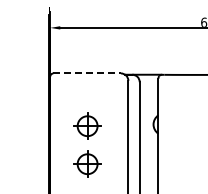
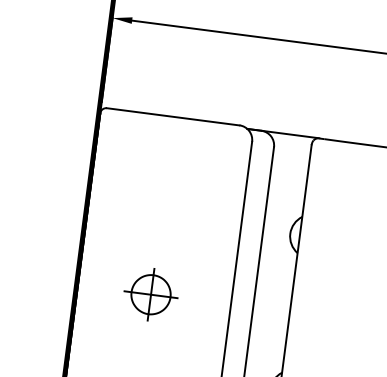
line: (87, 73) -> (173, 116), dashed -> solid
part: (87, 125) -> (160, 218), removed

